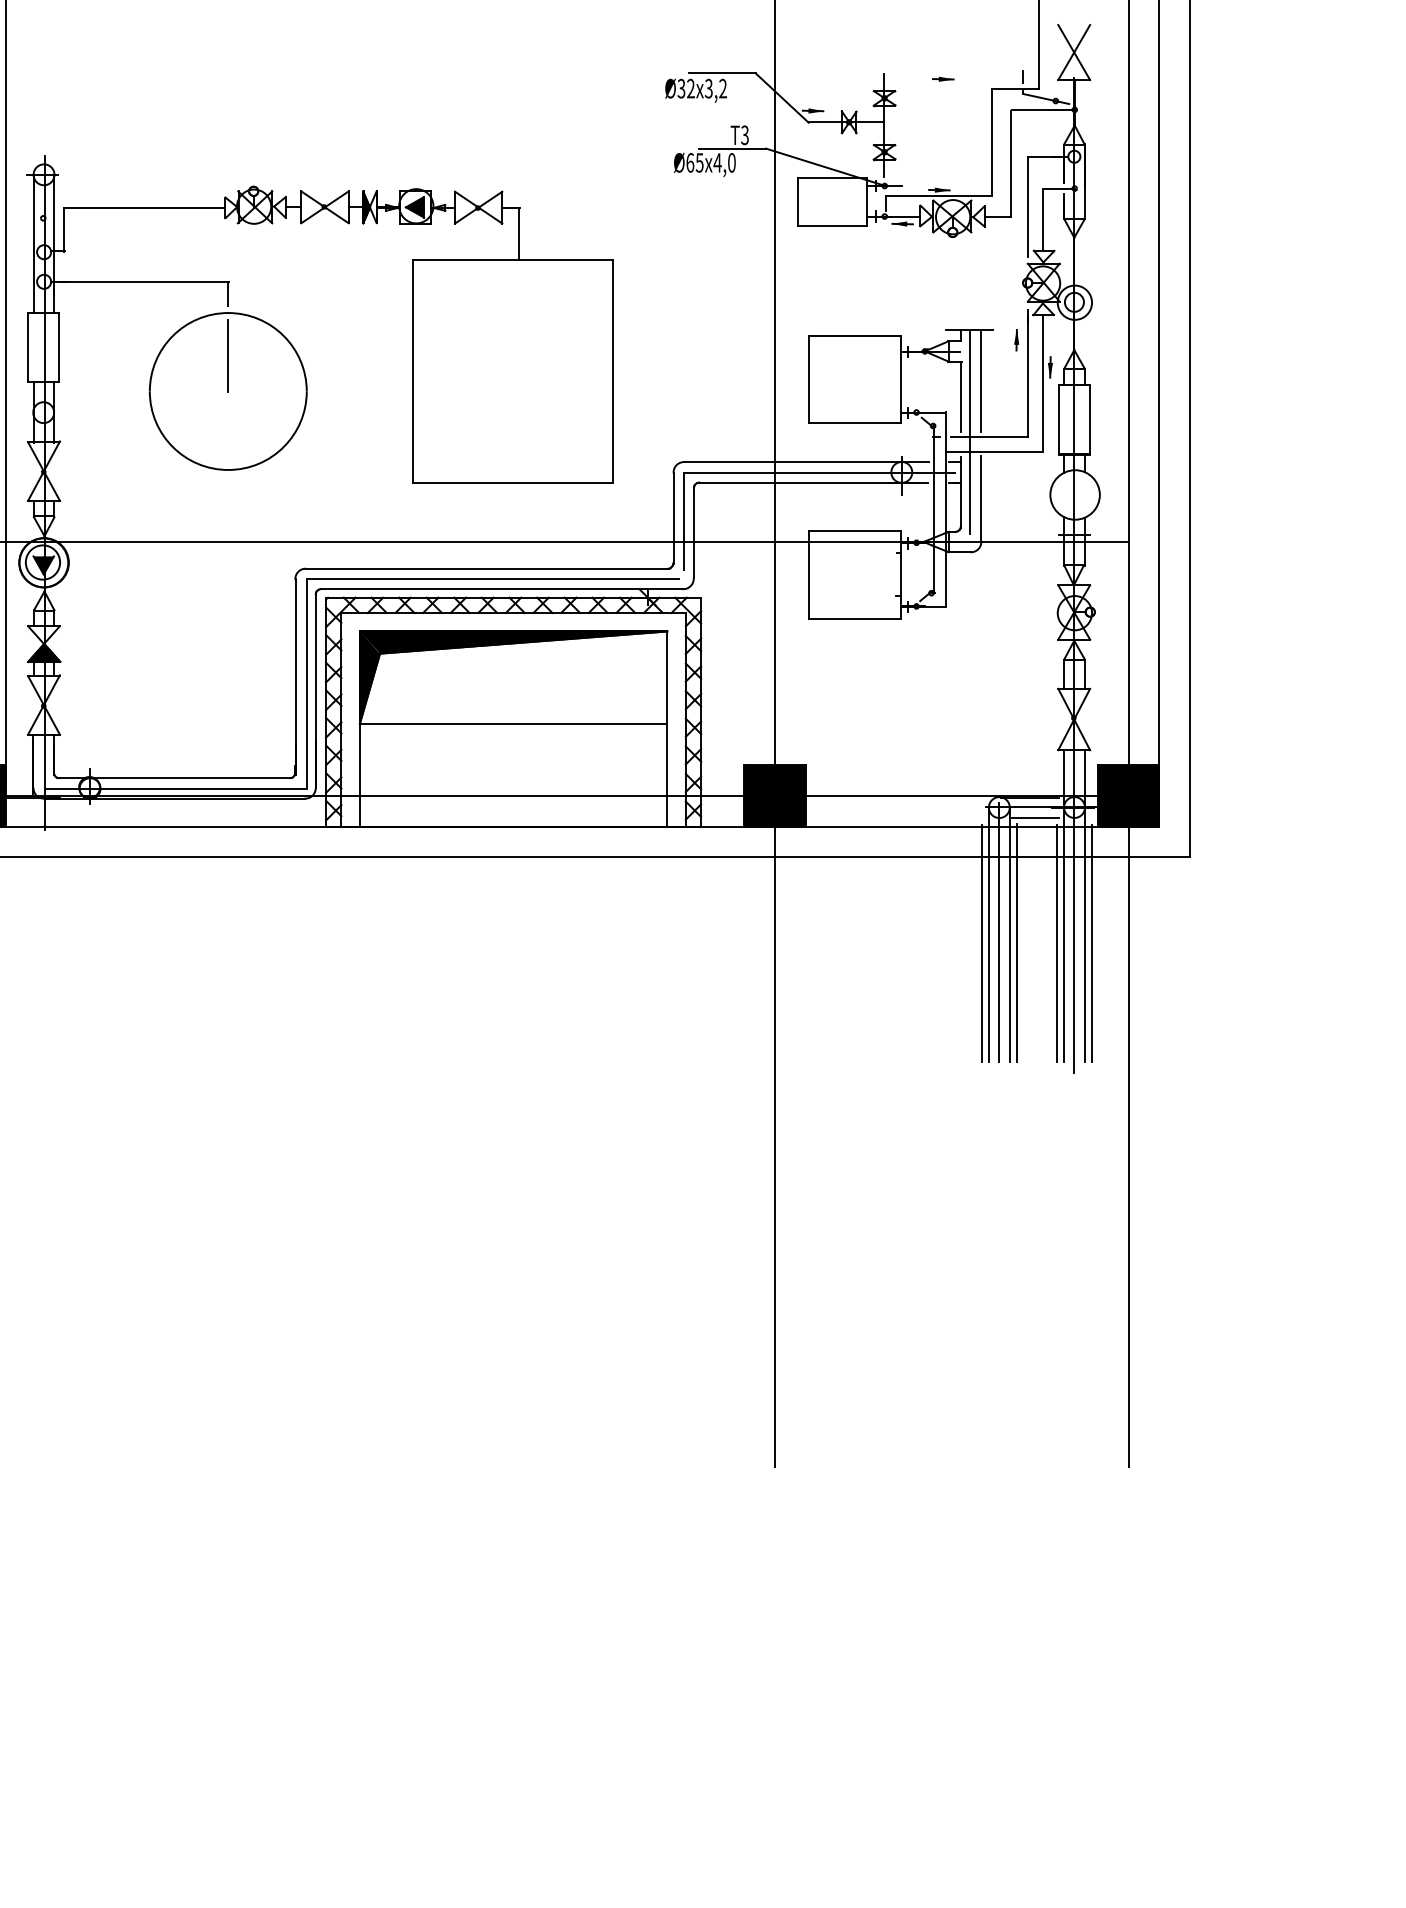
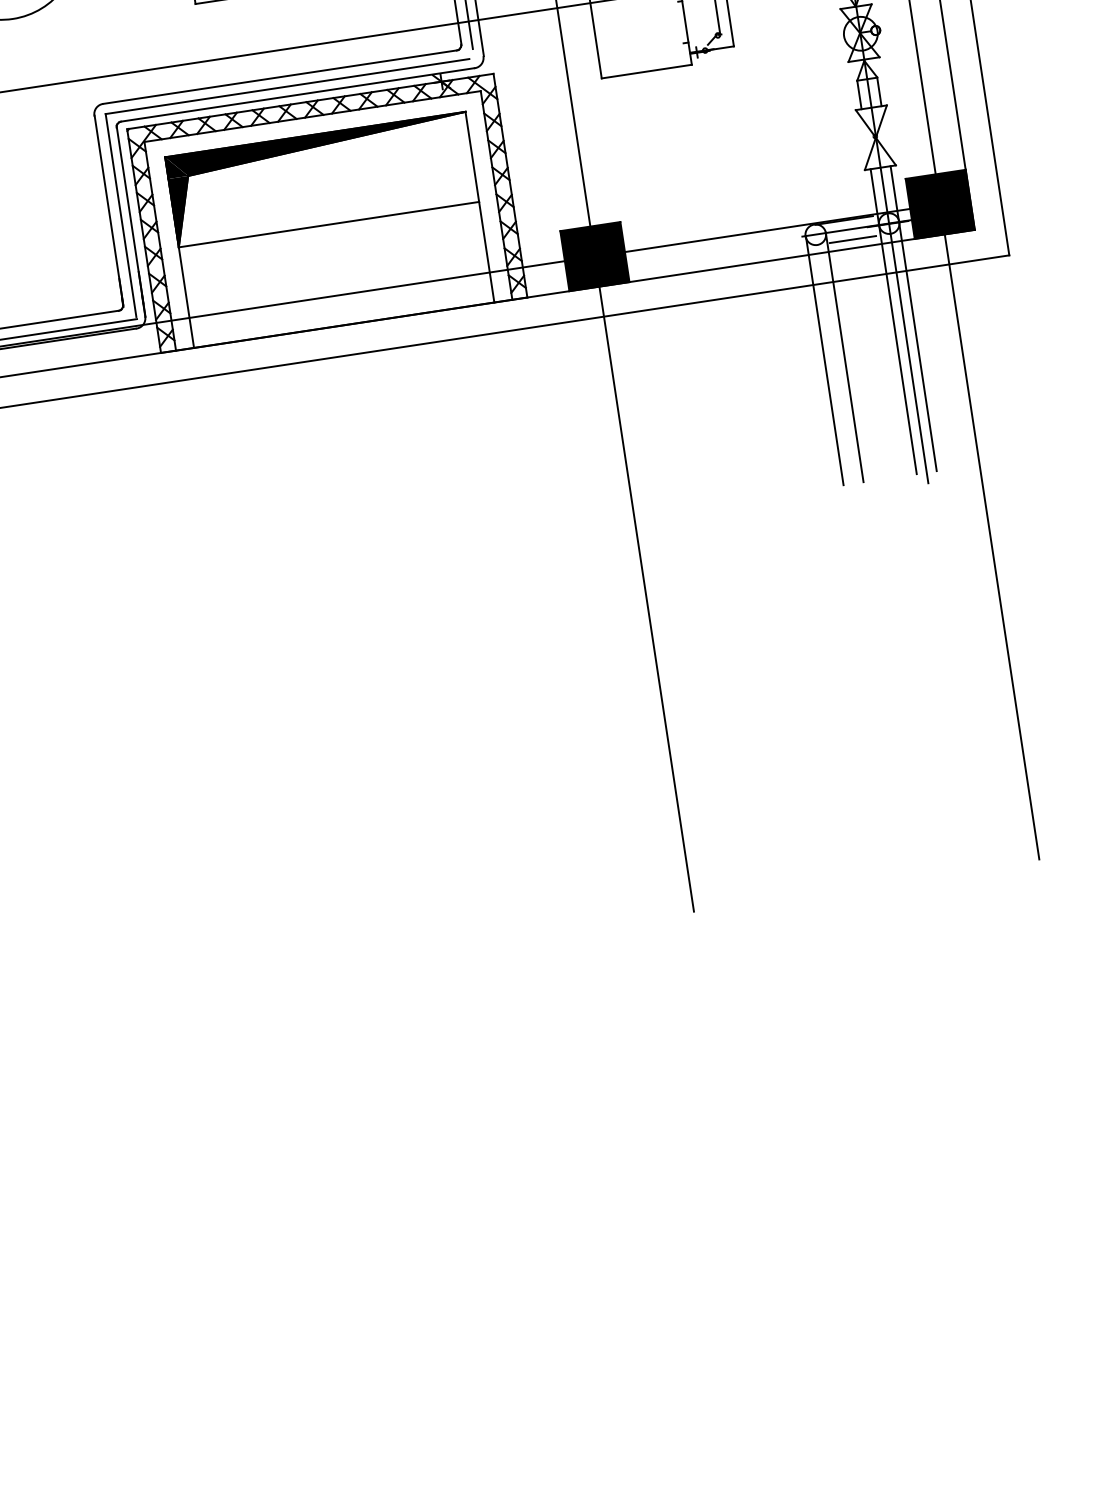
line: (999, 932) -> (834, 356), removed
line: (982, 943) -> (819, 370), removed
line: (1016, 943) -> (852, 365), removed
line: (1057, 943) -> (892, 358), removed
line: (1091, 943) -> (925, 353), removed

